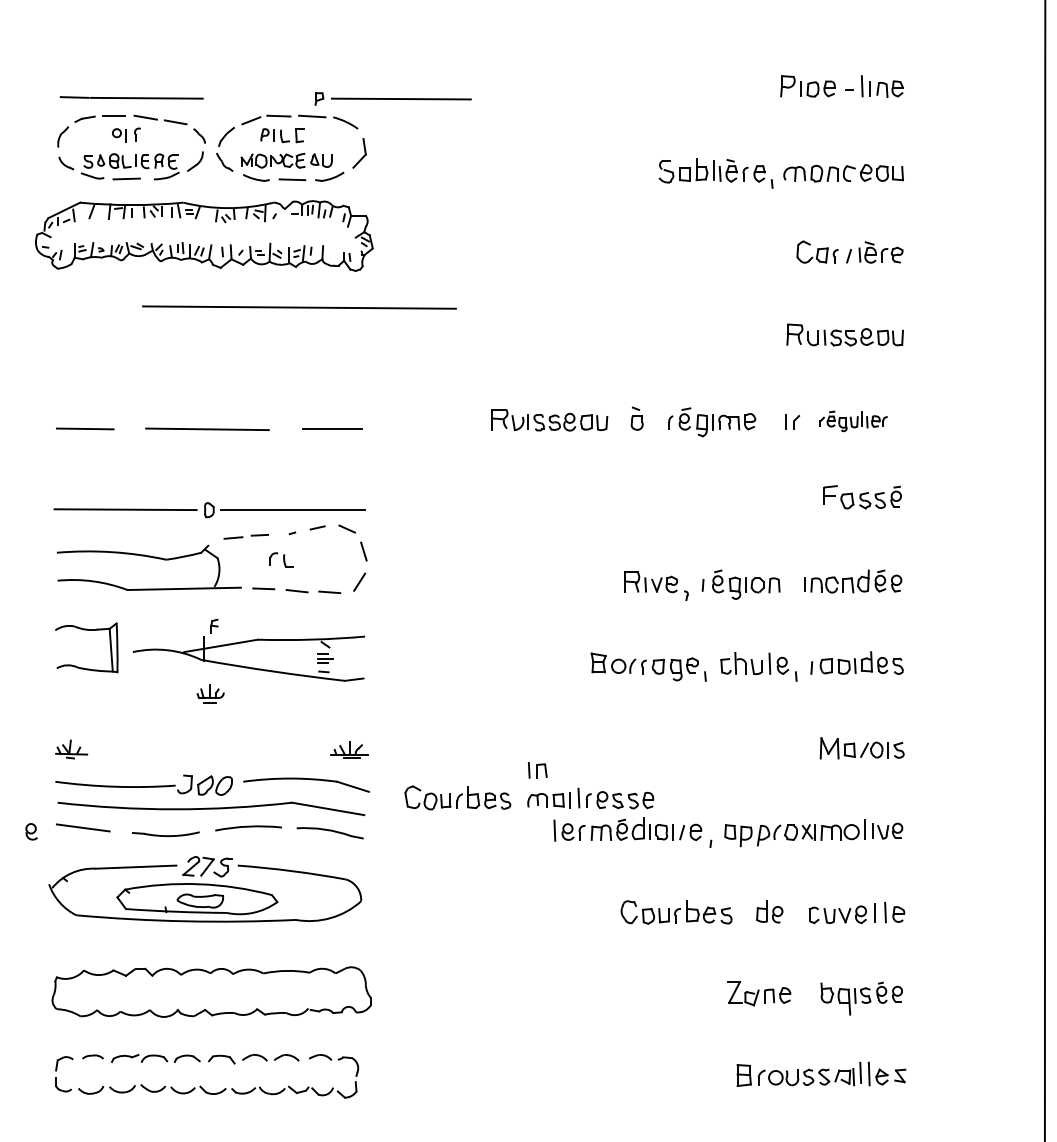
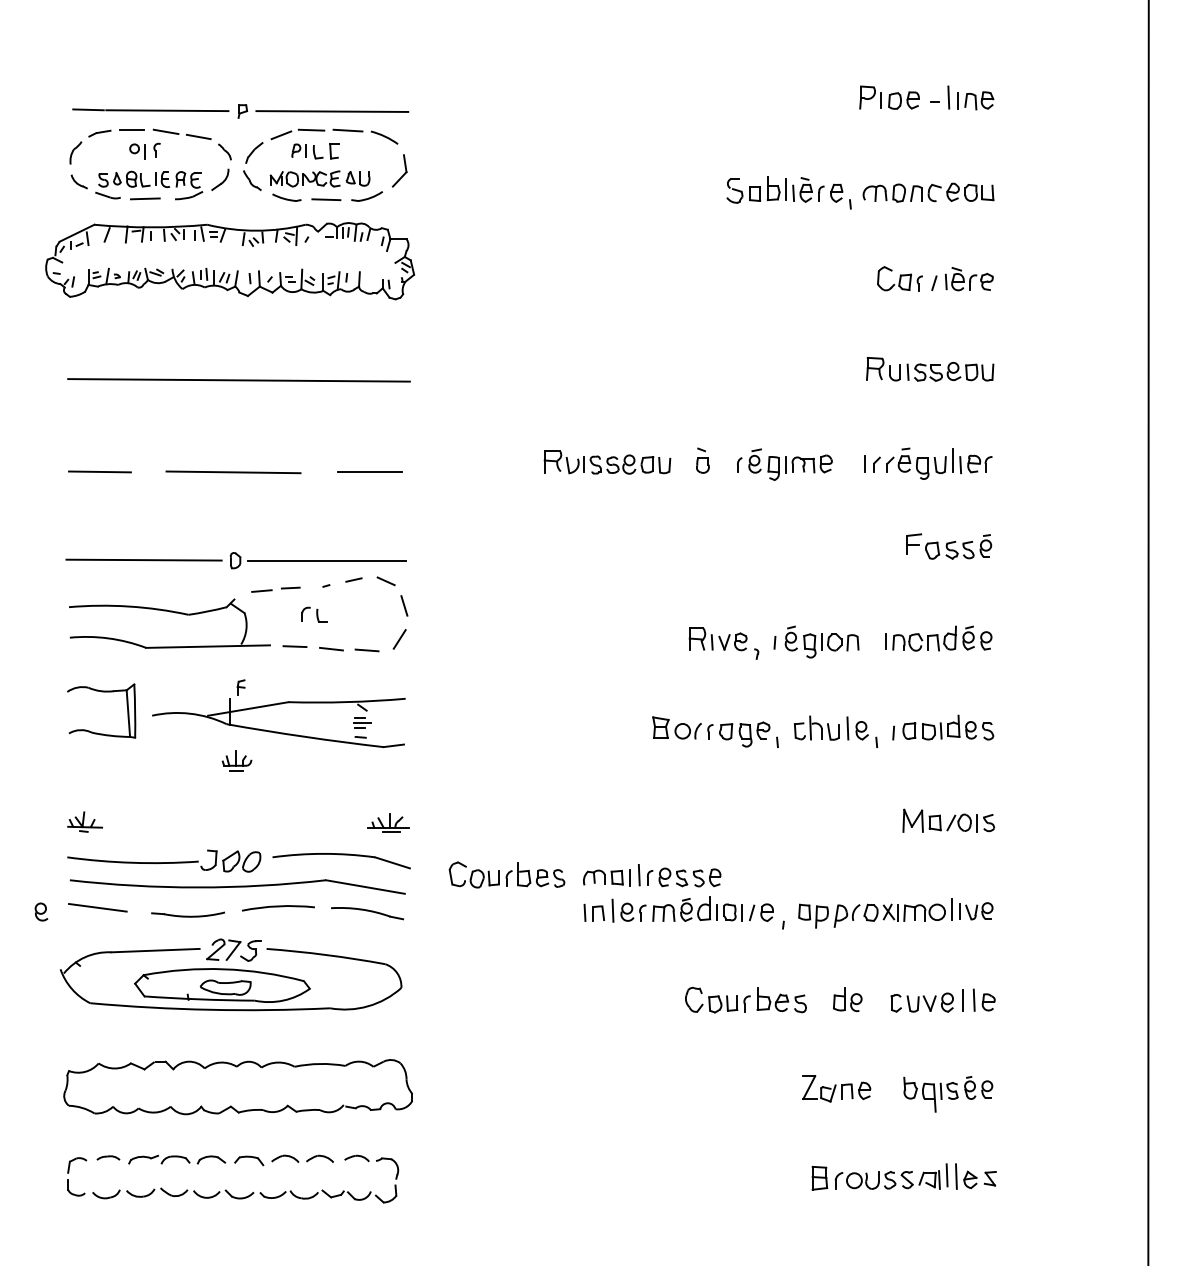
part: (393, 99) -> (323, 111), moved
line: (299, 307) -> (238, 380), moved
part: (853, 421) -> (939, 463), size x1.43
part: (537, 769) -> (593, 912), moved

